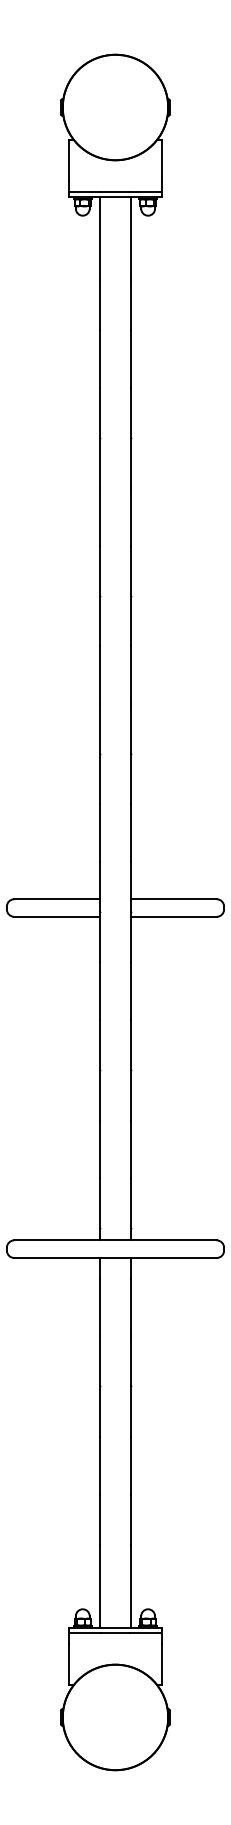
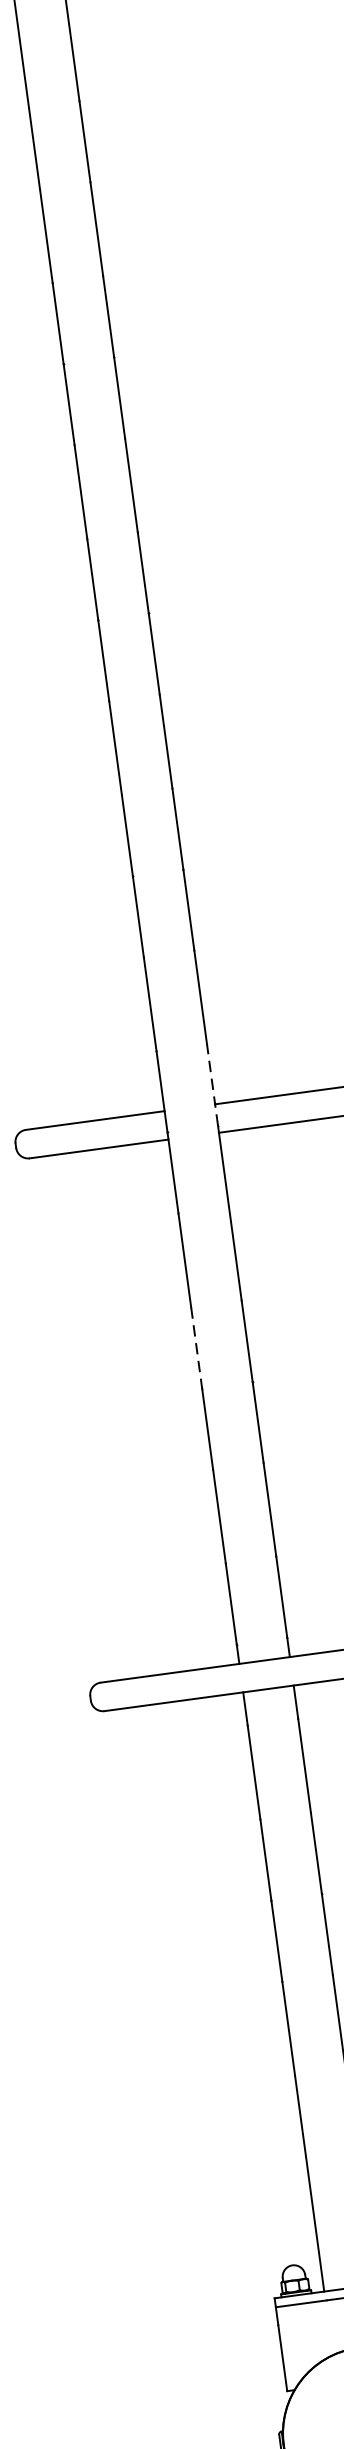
line: (131, 886) -> (213, 1083), solid -> dashed
line: (99, 1045) -> (196, 1348), solid -> dashed

